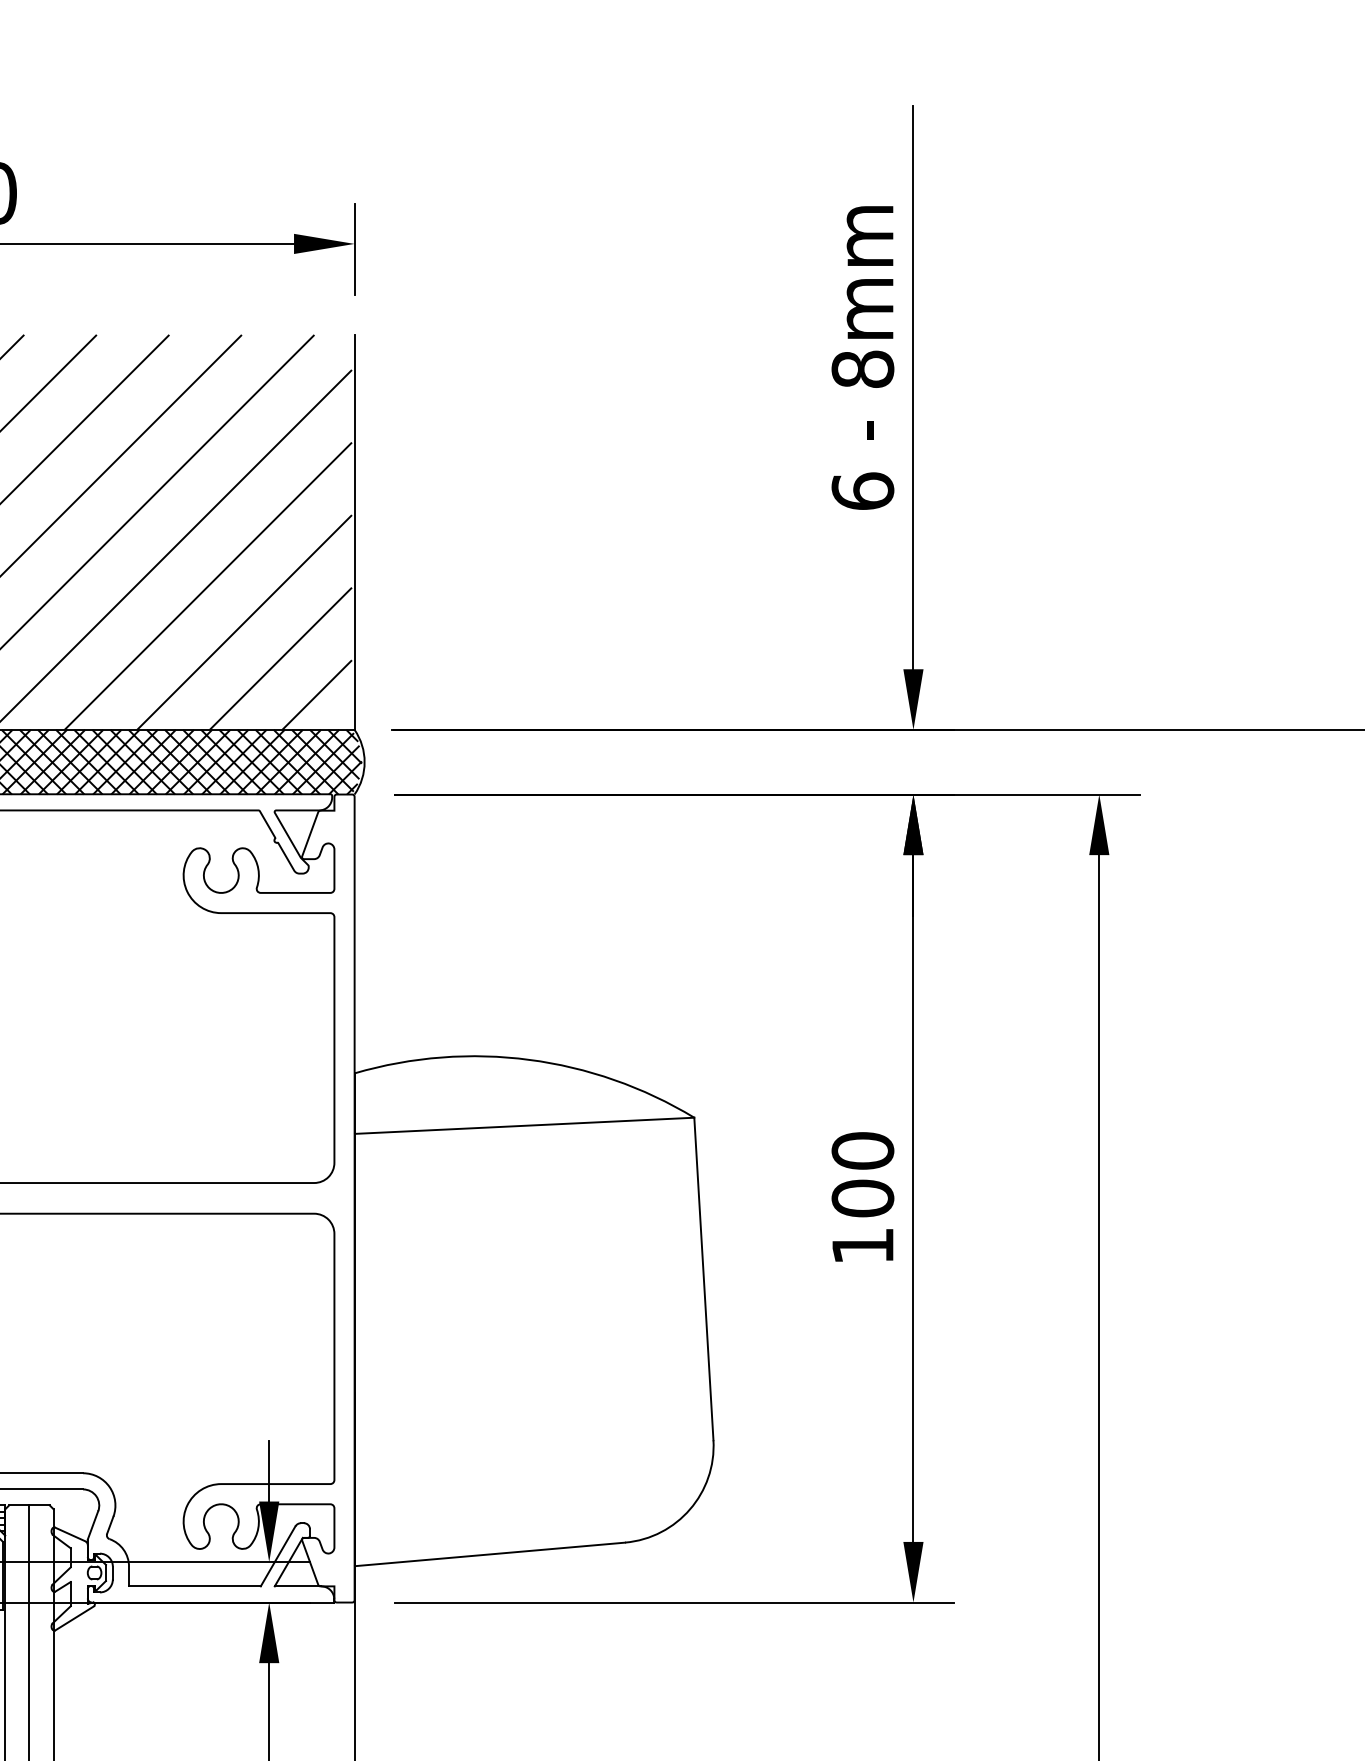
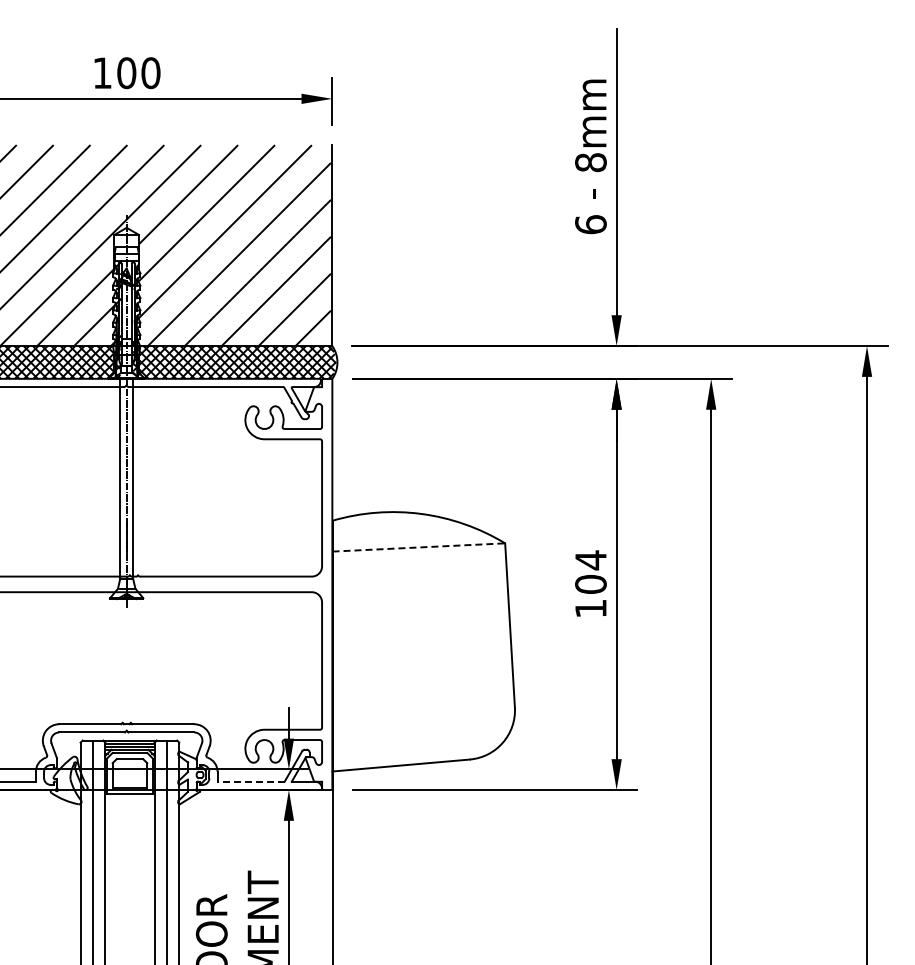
line: (525, 1125) -> (419, 547), solid -> dashed
text: (862, 1151) -> (590, 560), 100 -> 104
line: (195, 1585) -> (251, 781), solid -> dashed

